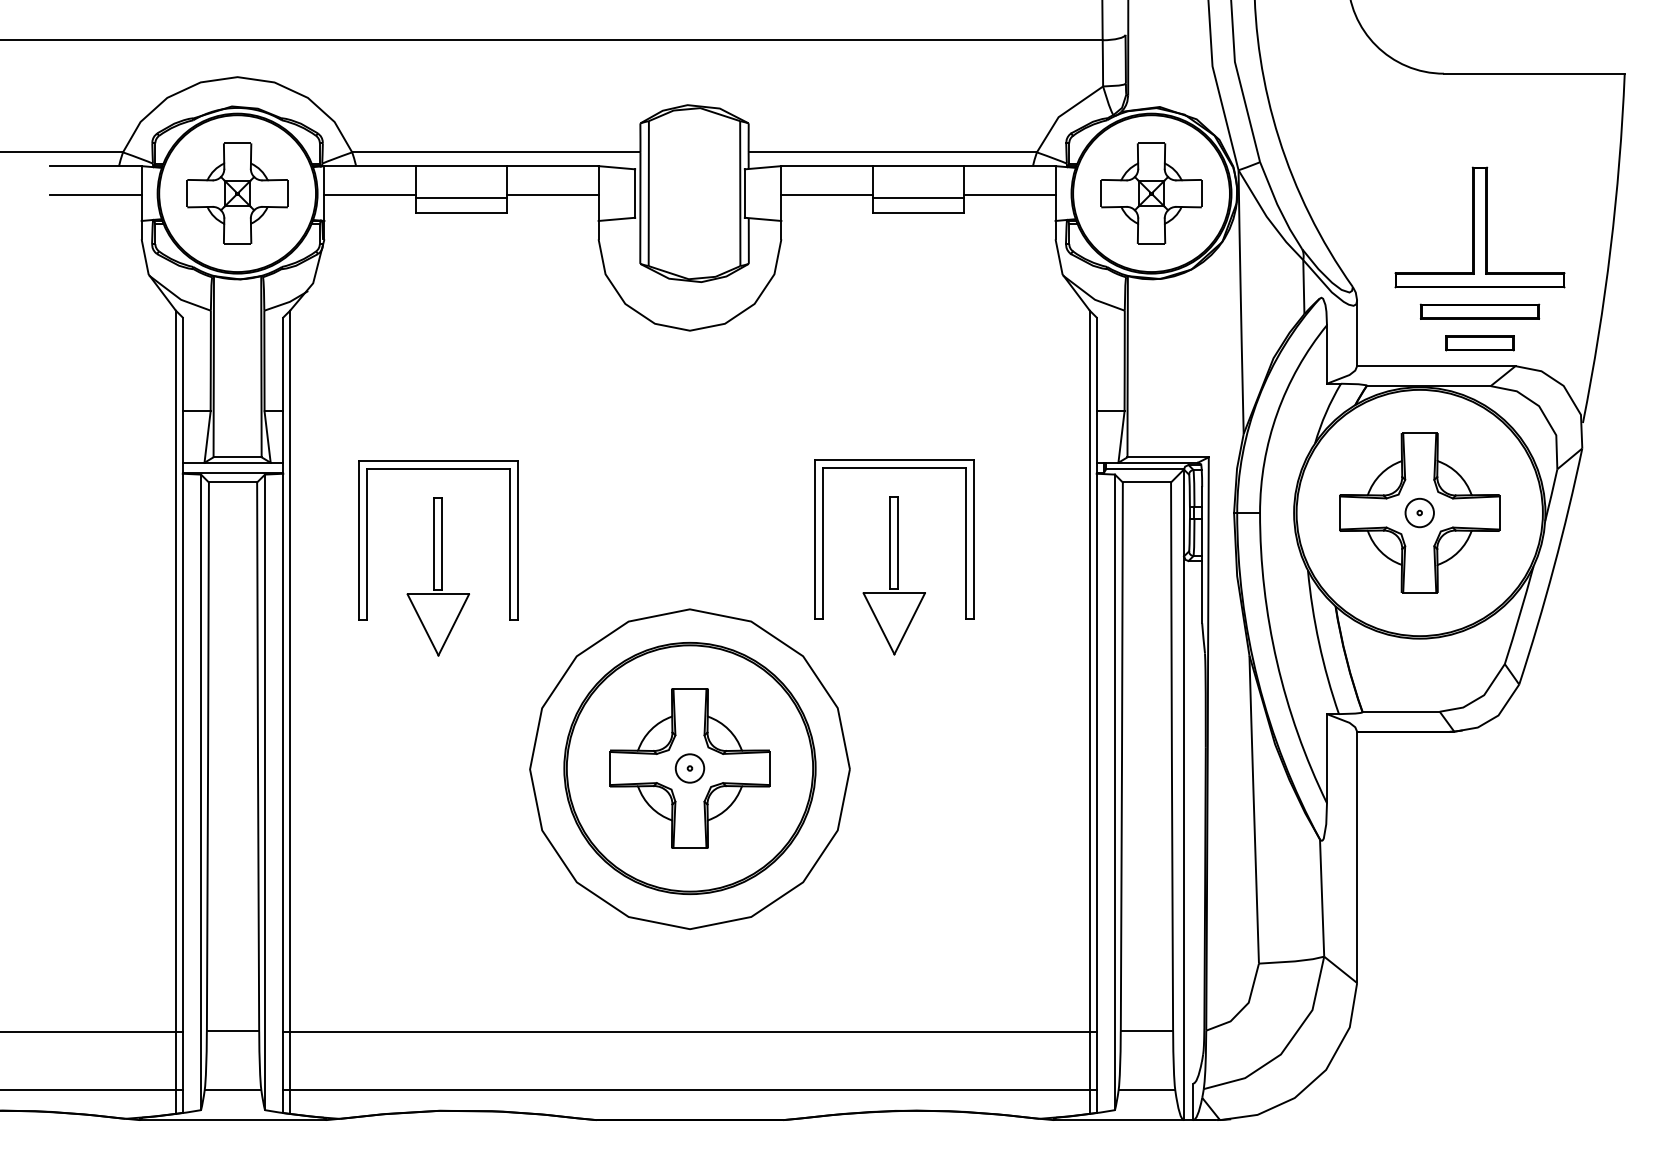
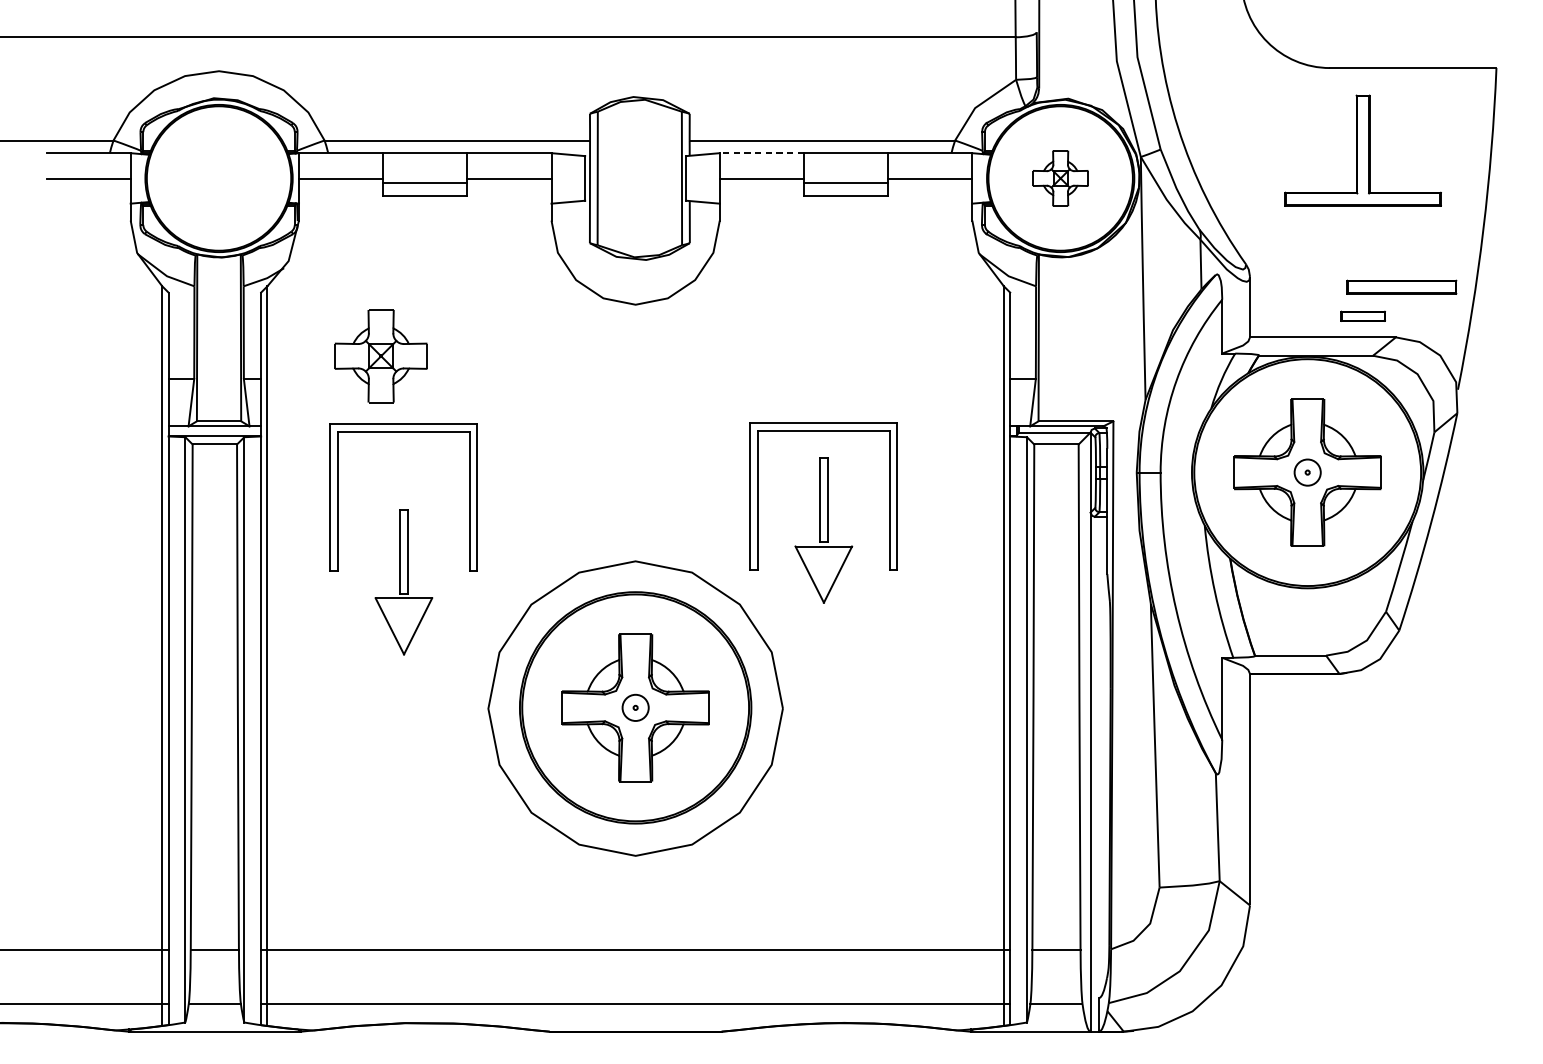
line: (827, 166) -> (762, 153), solid -> dashed
part: (237, 193) -> (381, 356), moved
part: (1151, 193) -> (1060, 178), size x0.6
part: (1479, 227) -> (1362, 150), moved
part: (1479, 311) -> (1401, 287), moved
part: (1479, 343) -> (1362, 316), size x0.7
part: (437, 576) -> (403, 581), moved

